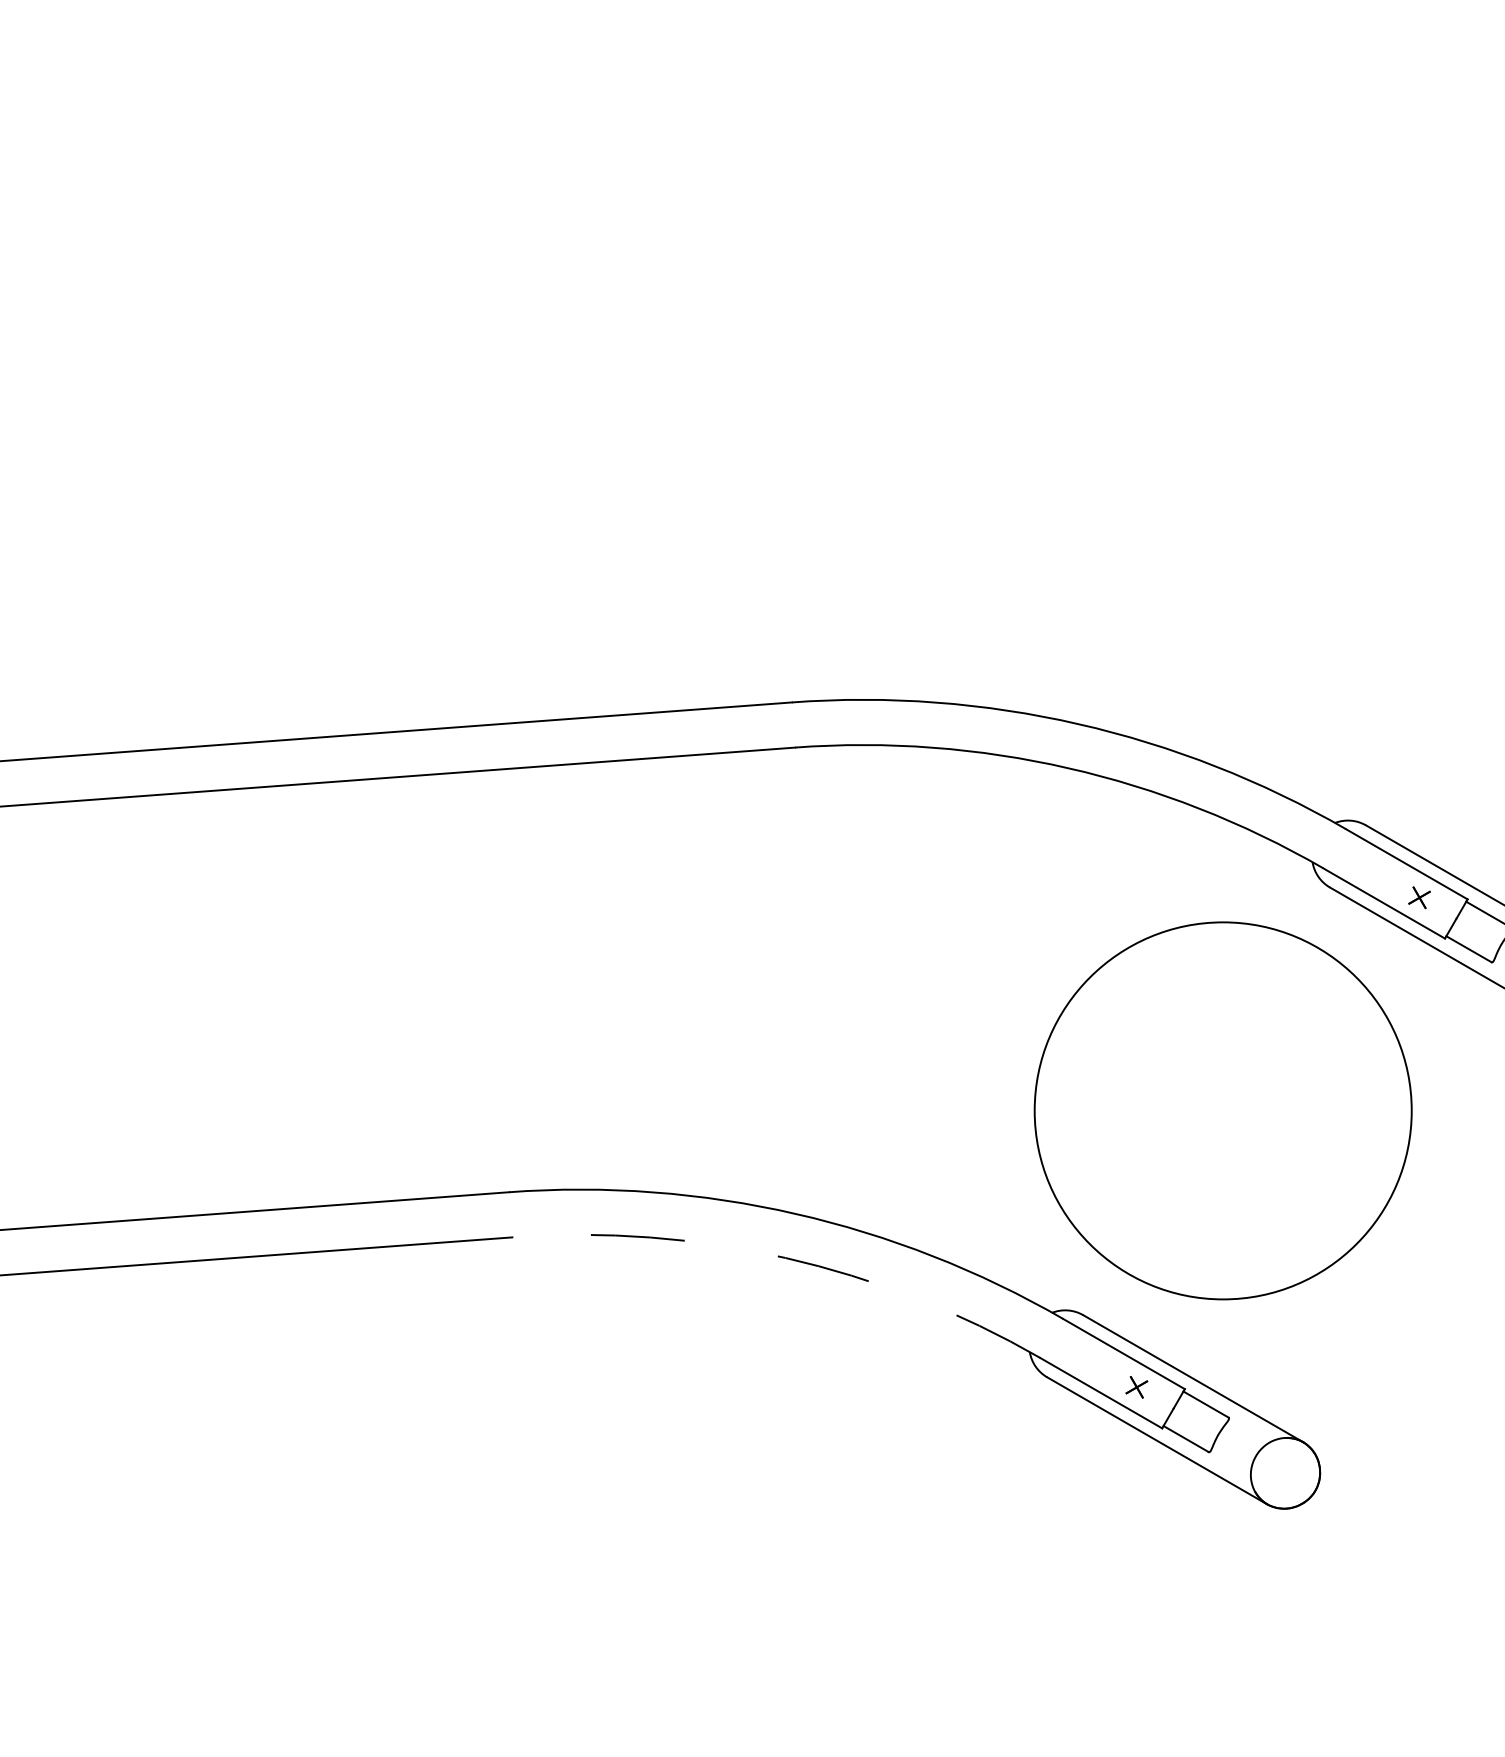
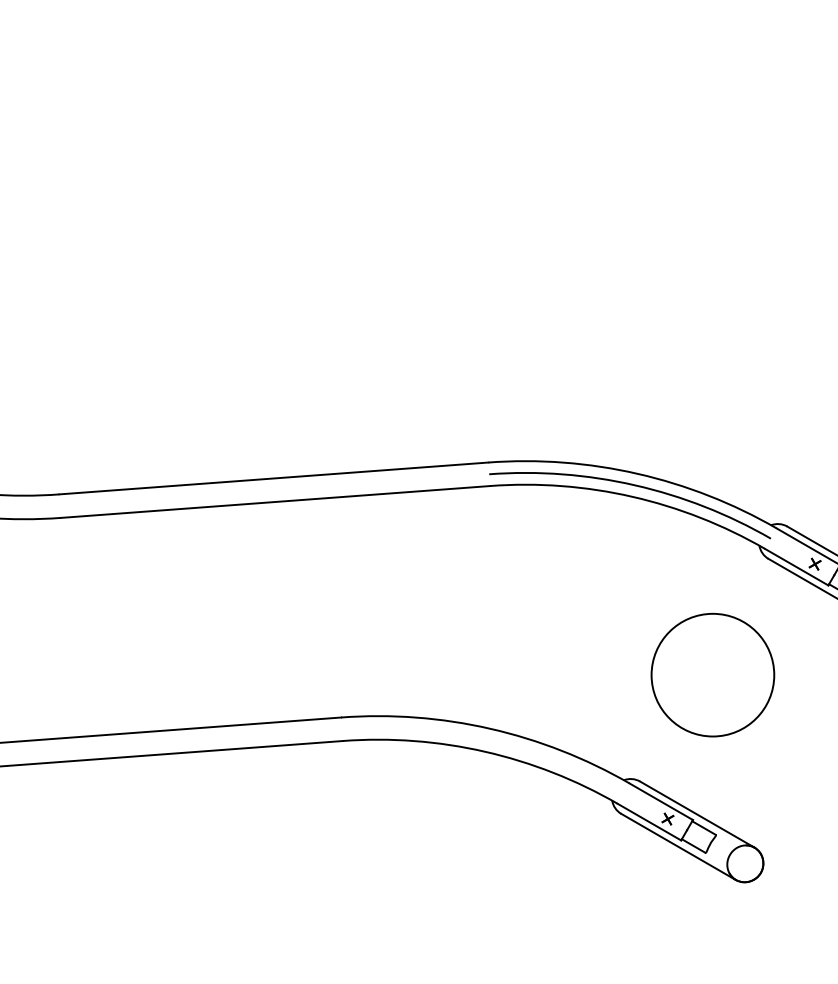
arc: (1072, 748) -> (634, 486), added
circle: (1222, 1109) -> (712, 674), size x0.62
arc: (786, 1257) -> (485, 751), dashed -> solid

